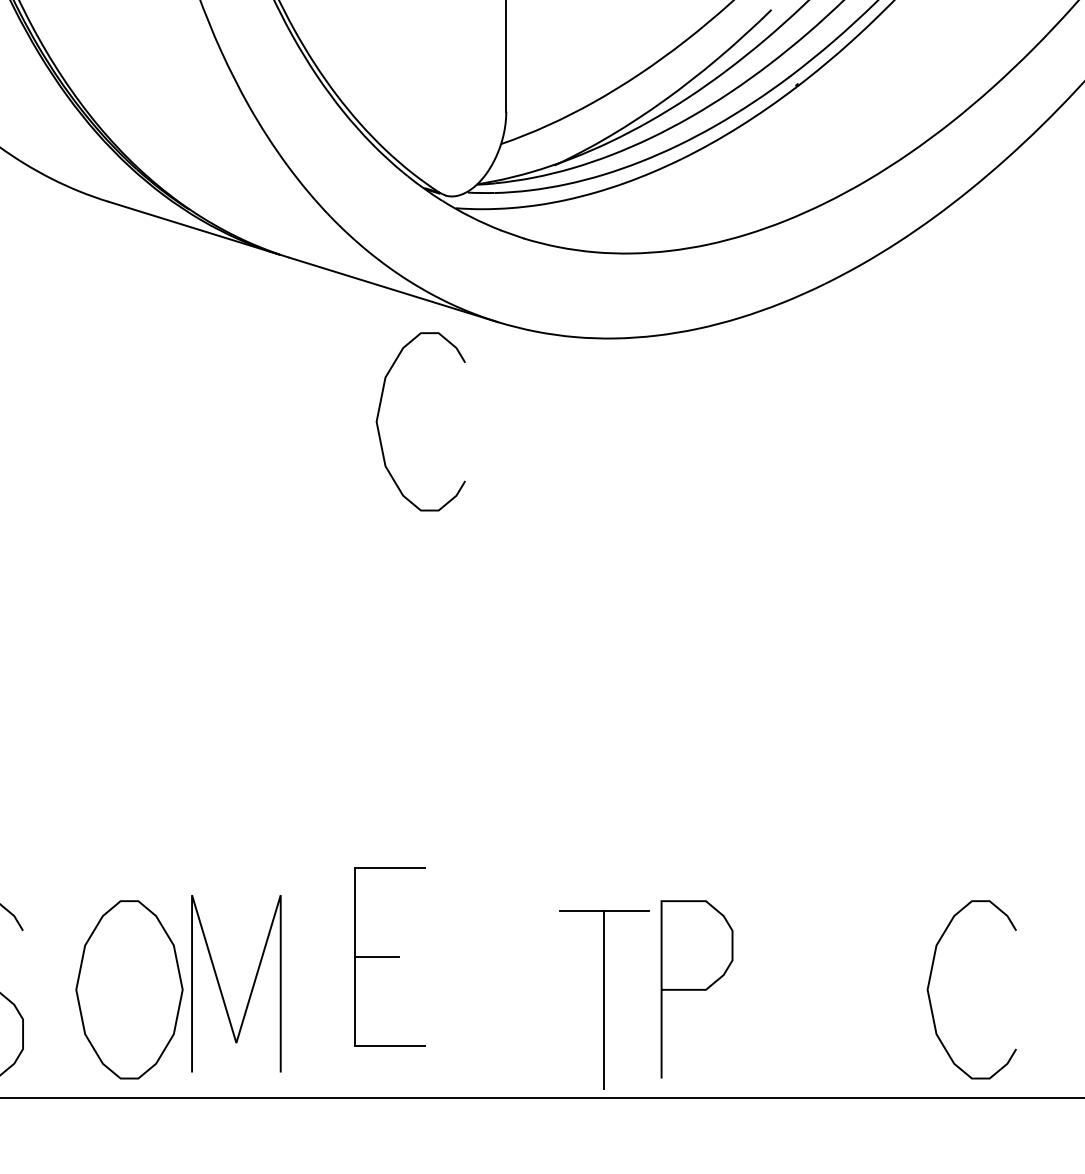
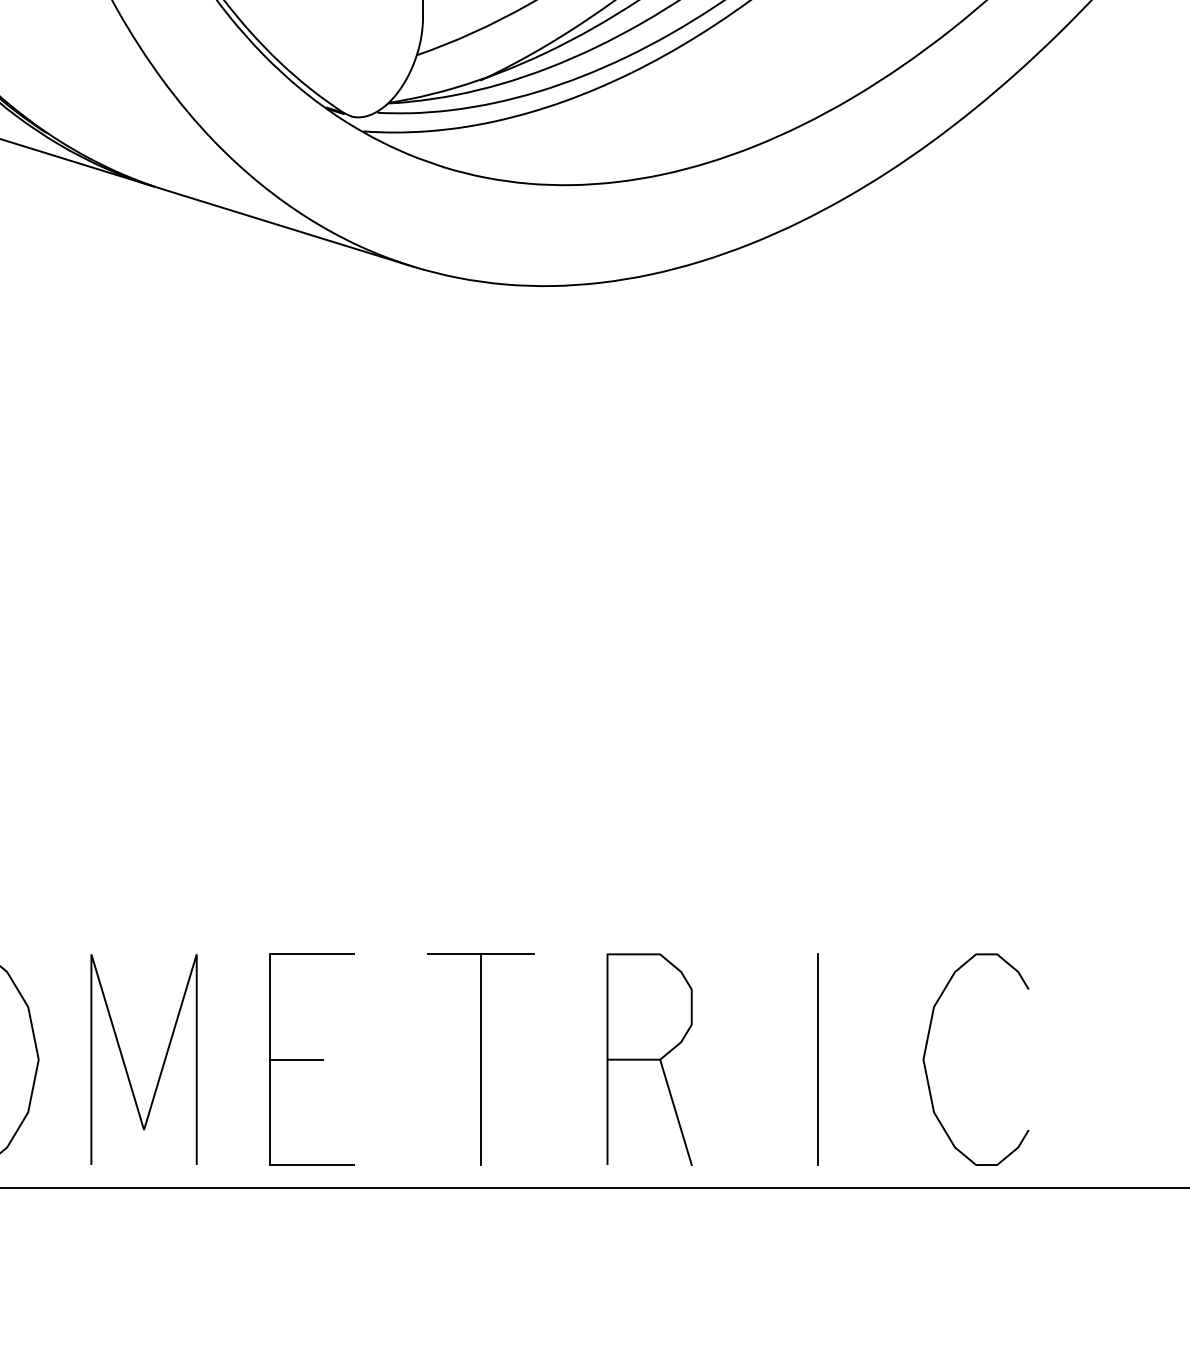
curve: (379, 413) -> (272, 375), removed
part: (389, 956) -> (311, 1059), moved
line: (251, 988) -> (162, 1065), moved
line: (838, 989) -> (817, 1059), added
part: (604, 999) -> (481, 1059), moved
line: (718, 1033) -> (675, 1111), added

